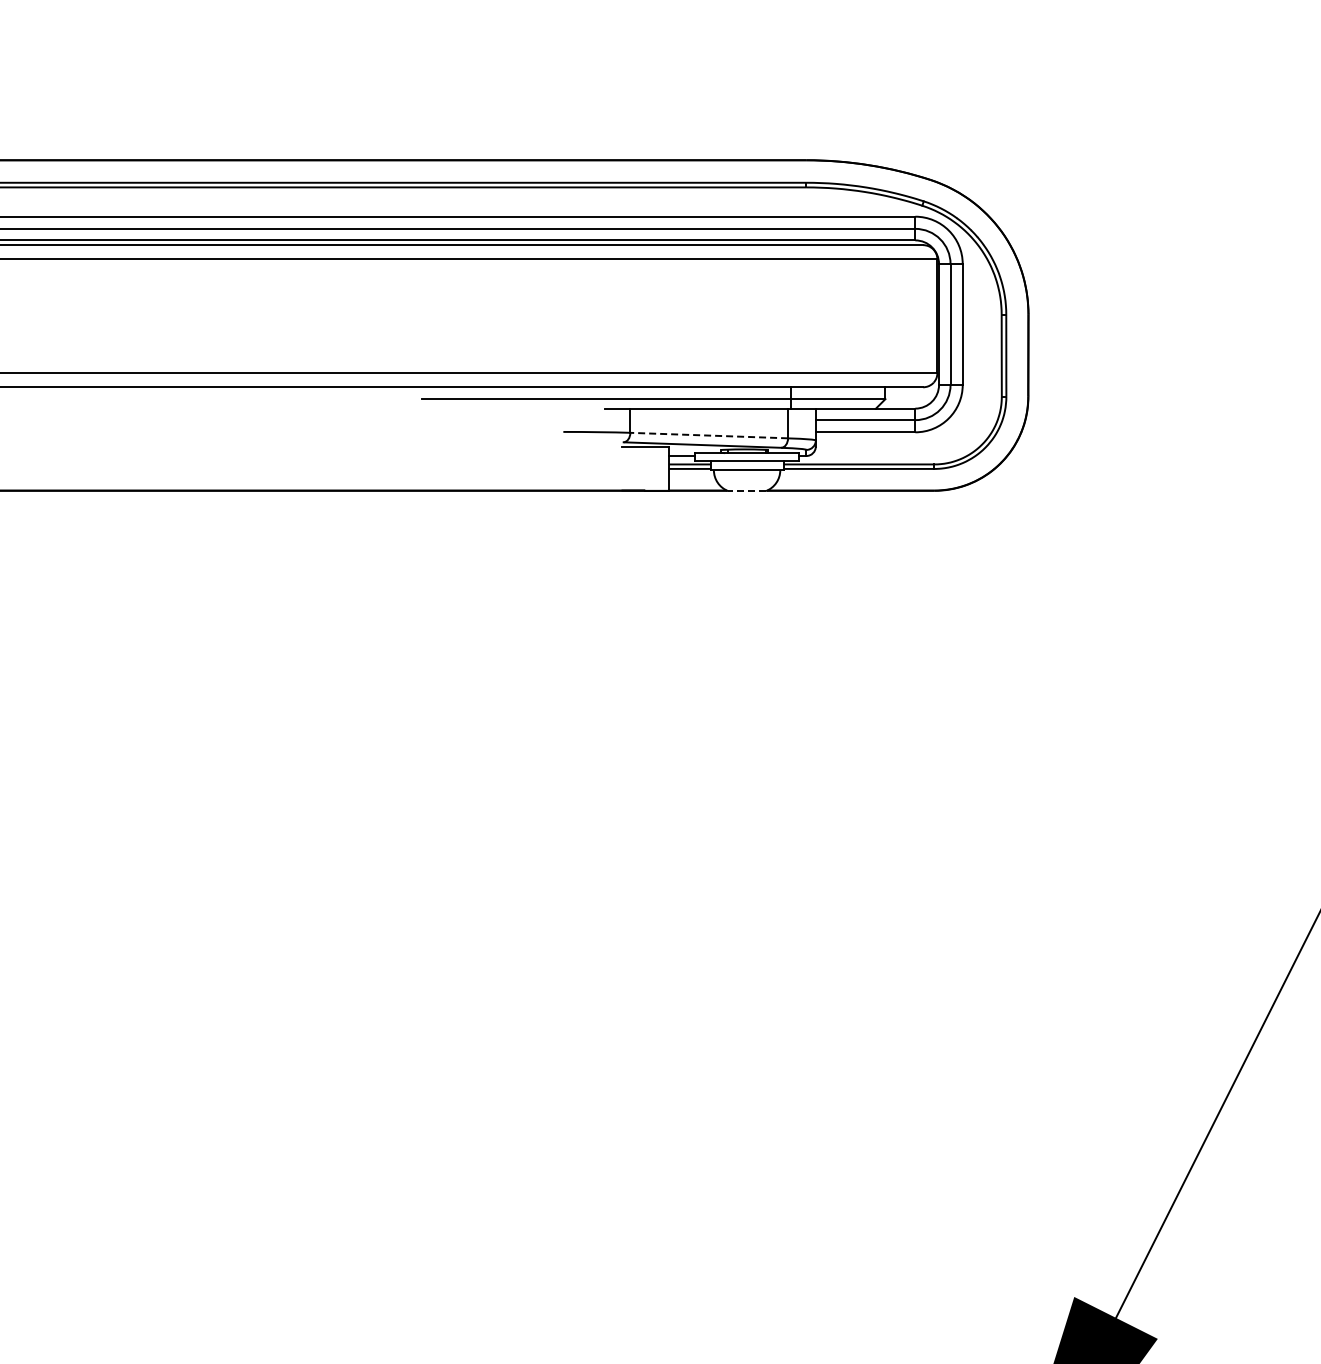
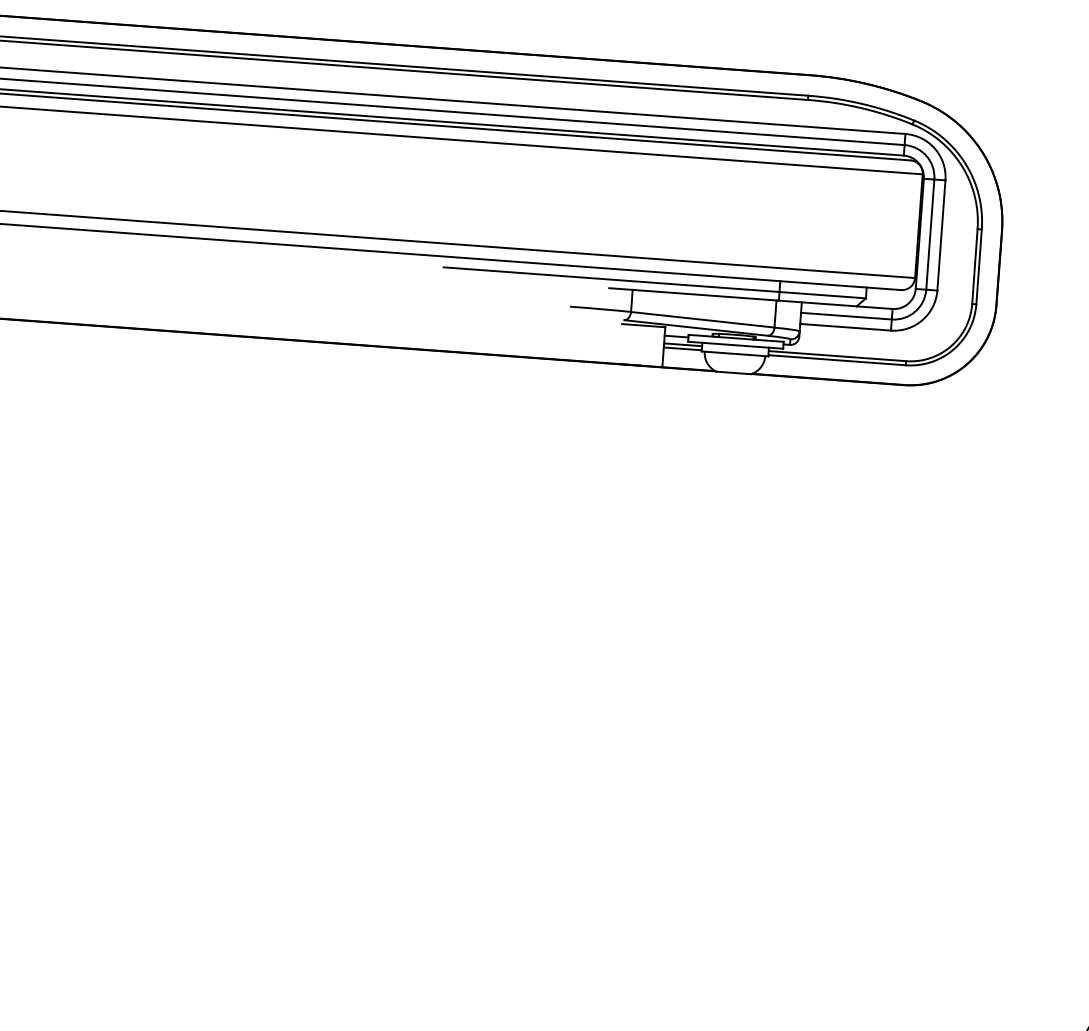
line: (709, 435) -> (703, 319), dashed -> solid
line: (747, 491) -> (733, 373), dashed -> solid

